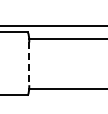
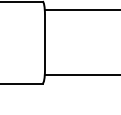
line: (29, 64) -> (45, 43), dashed -> solid

